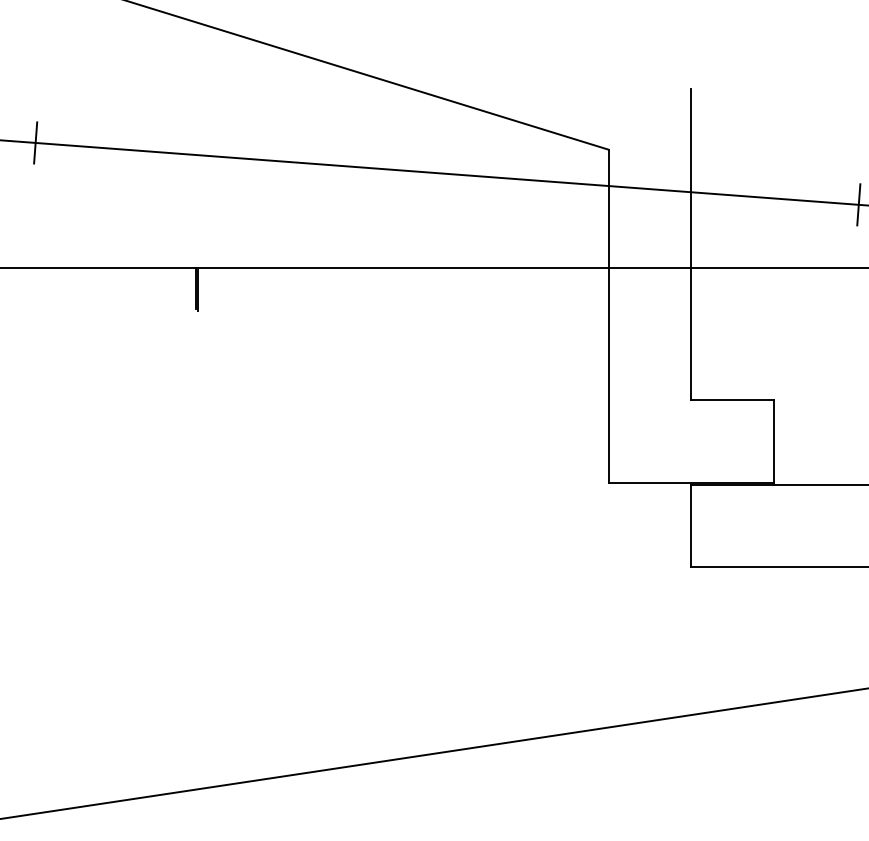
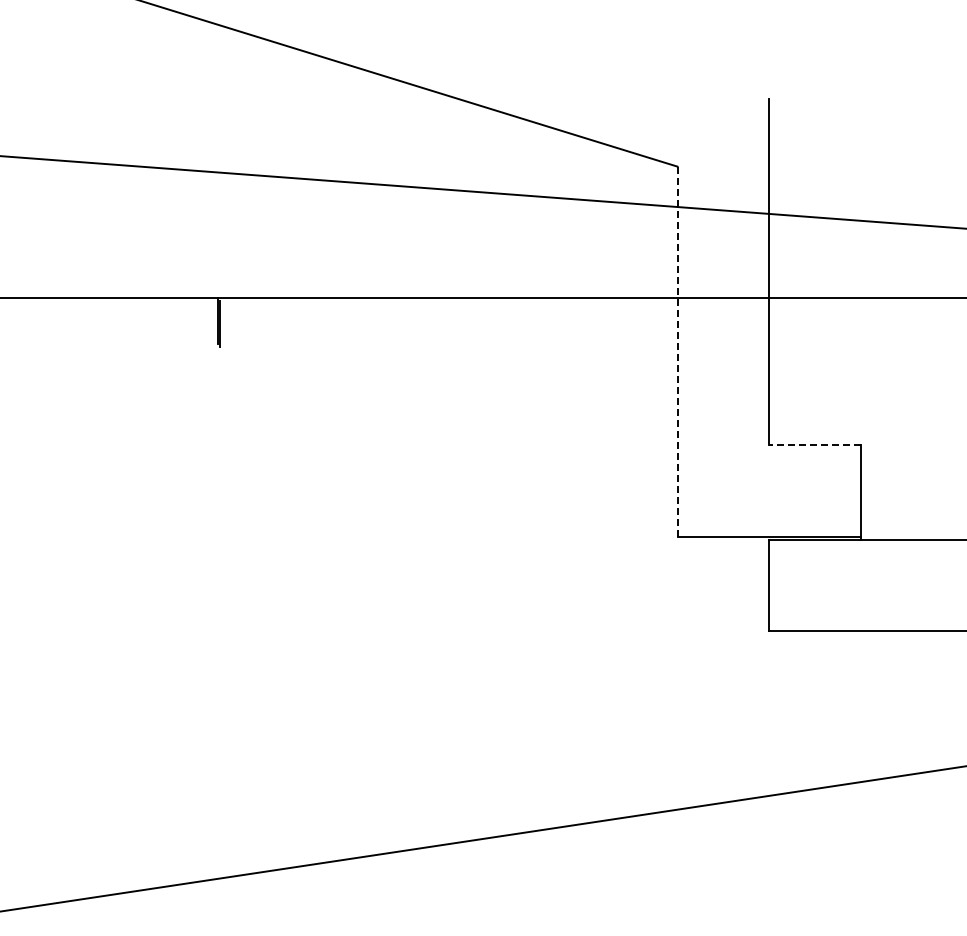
line: (35, 142) -> (39, 158), removed
line: (858, 204) -> (955, 227), removed
line: (608, 316) -> (677, 352), solid -> dashed
line: (732, 400) -> (815, 445), solid -> dashed

